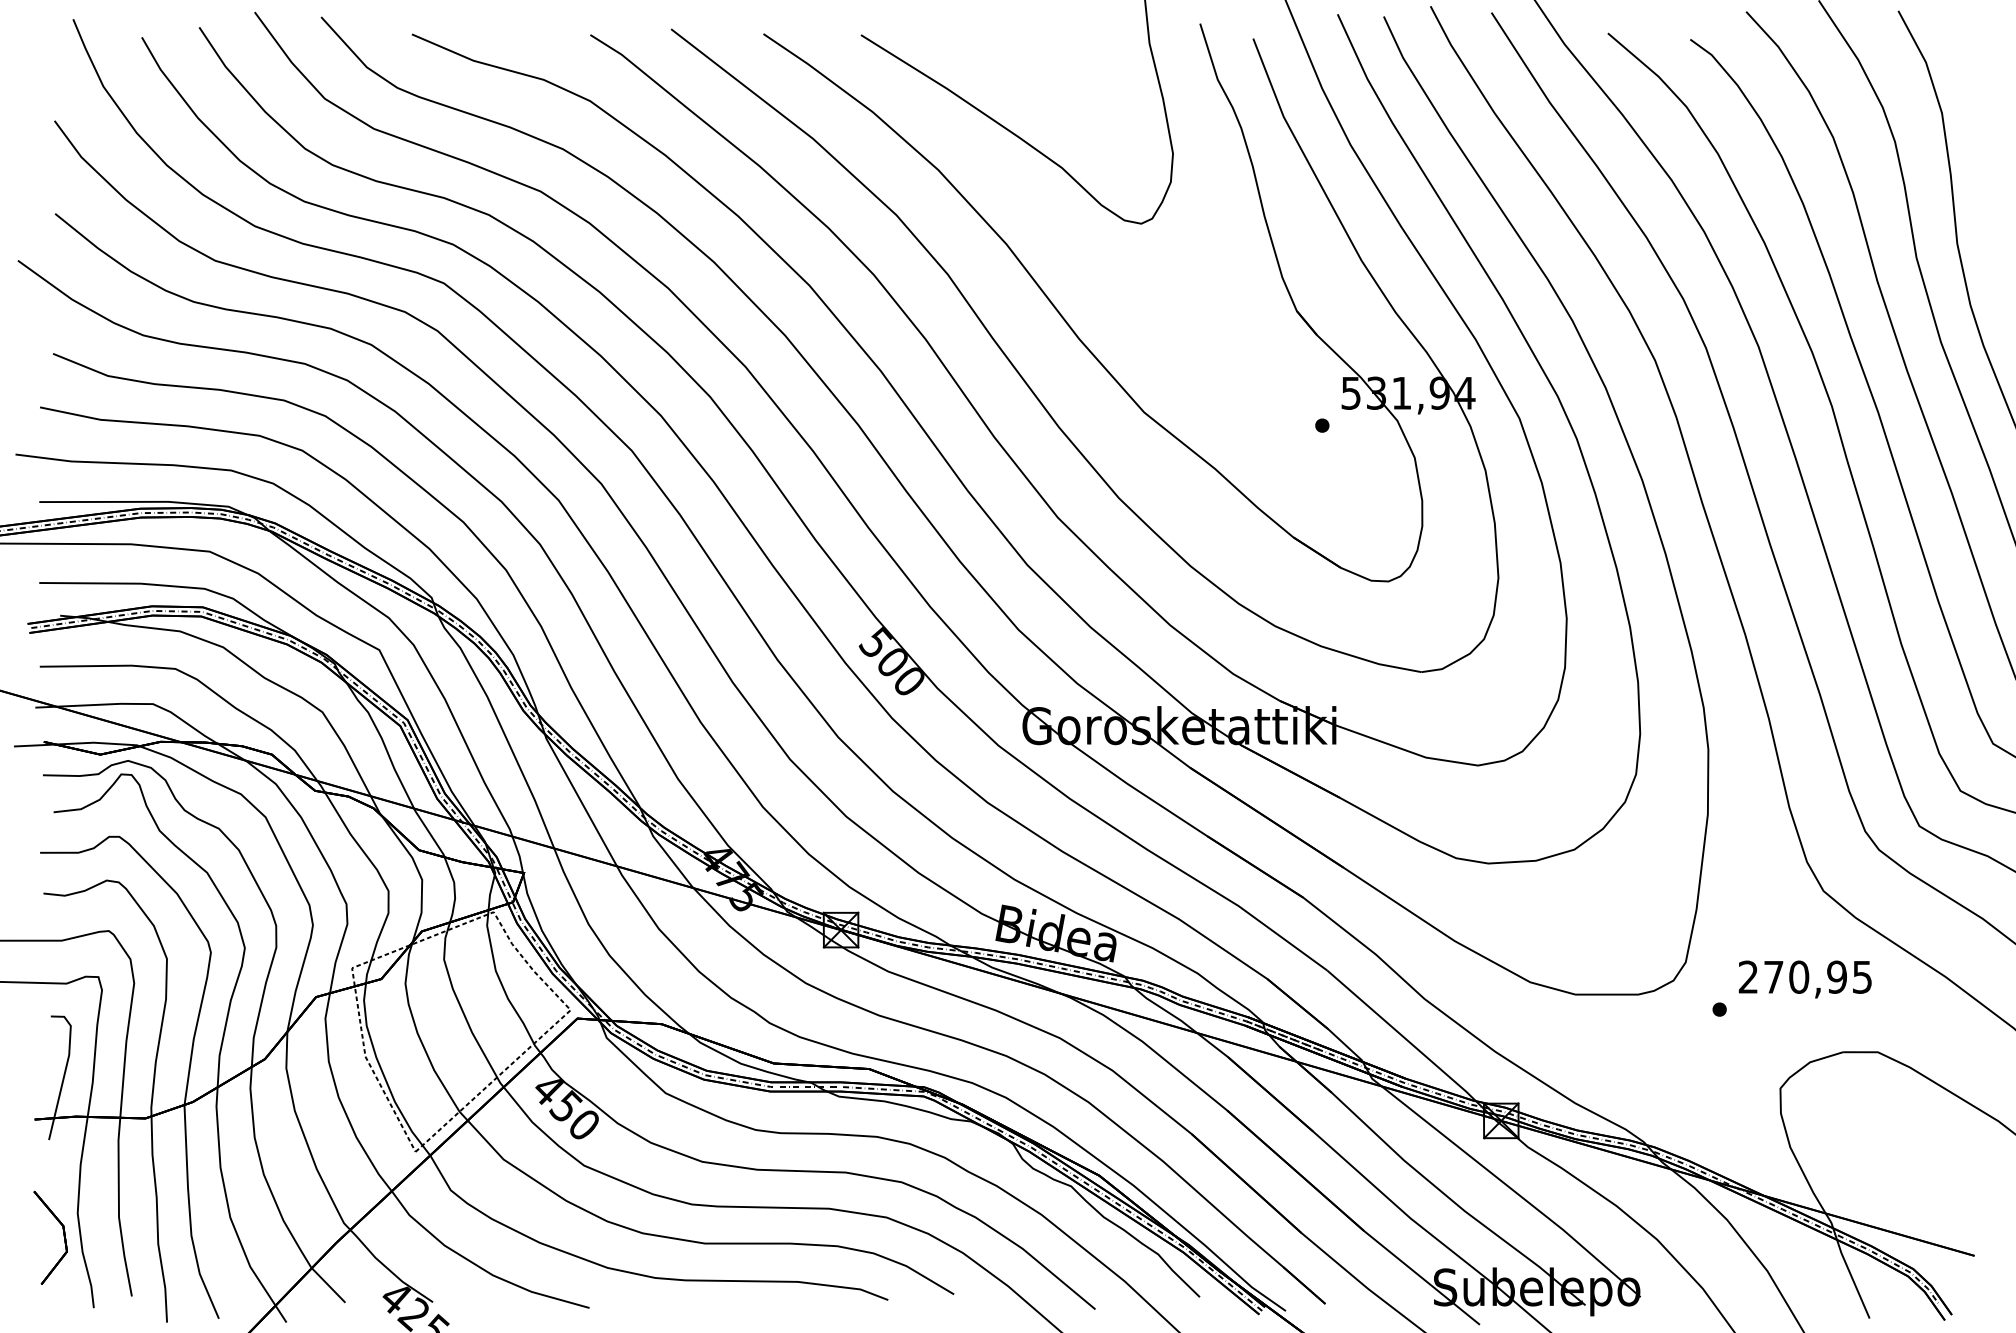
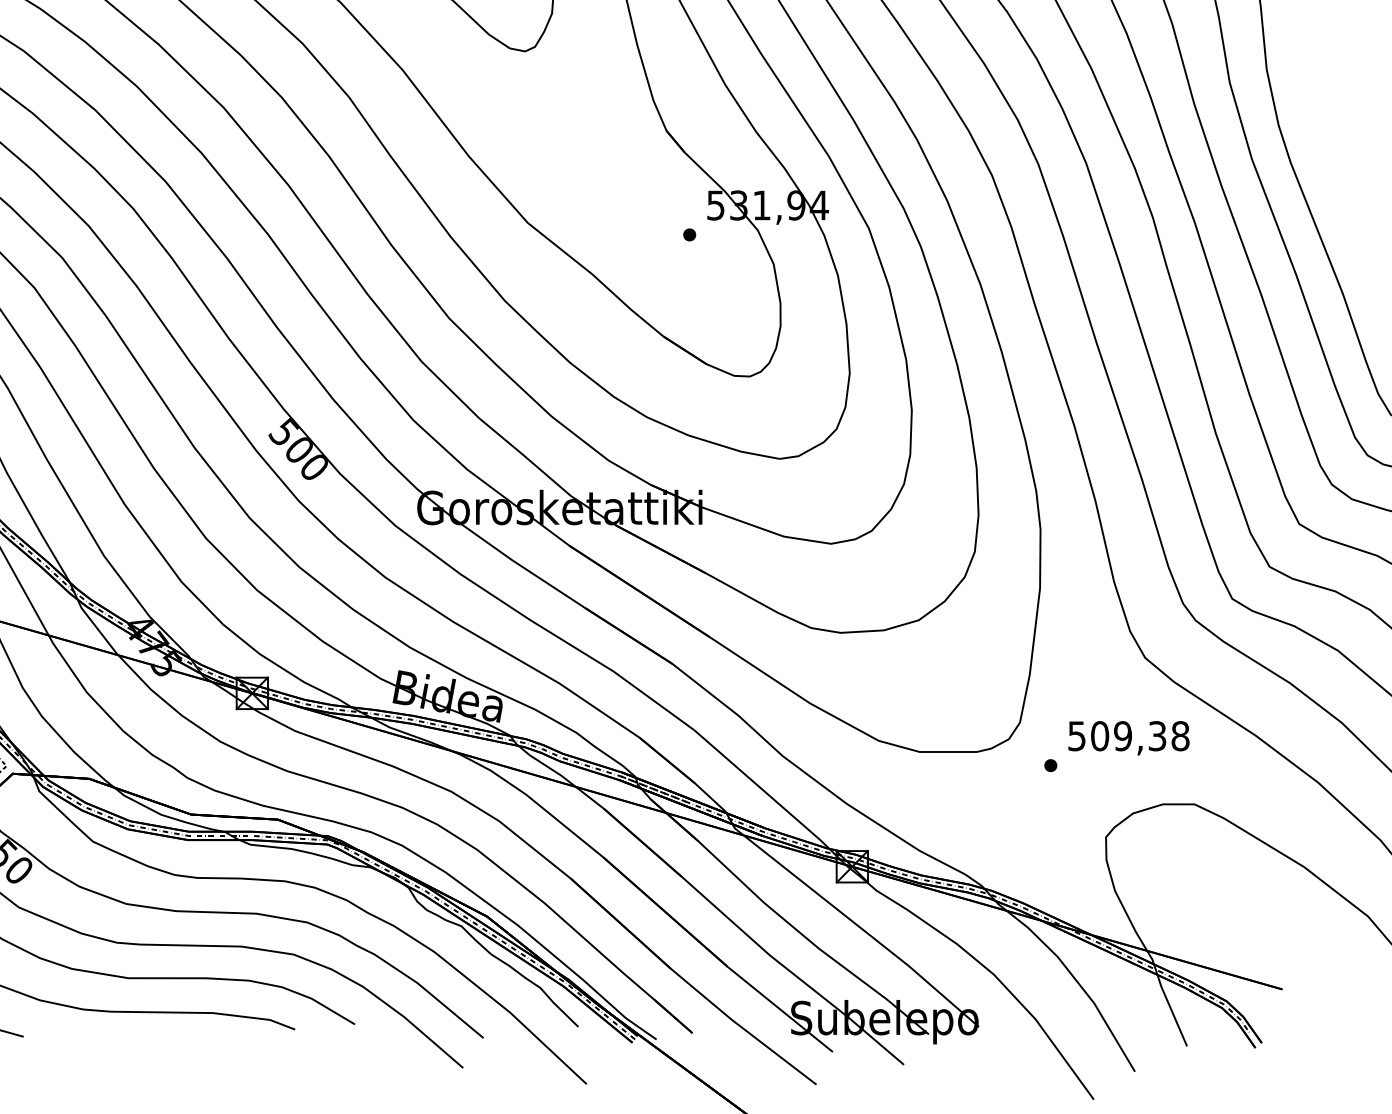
text: (1805, 976) -> (1128, 735), 270,95 -> 509,38

